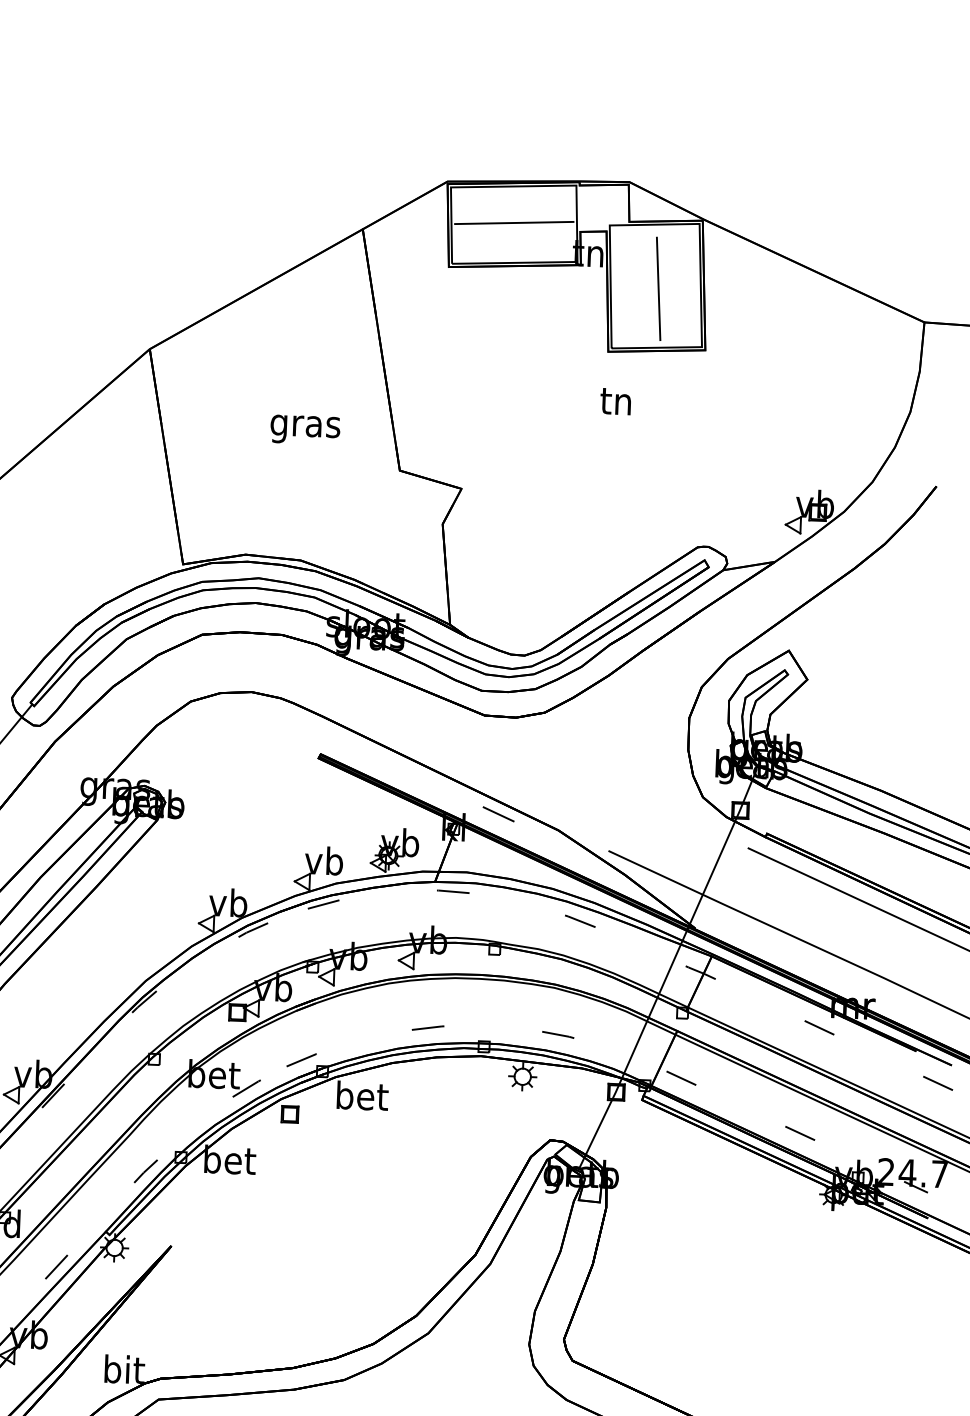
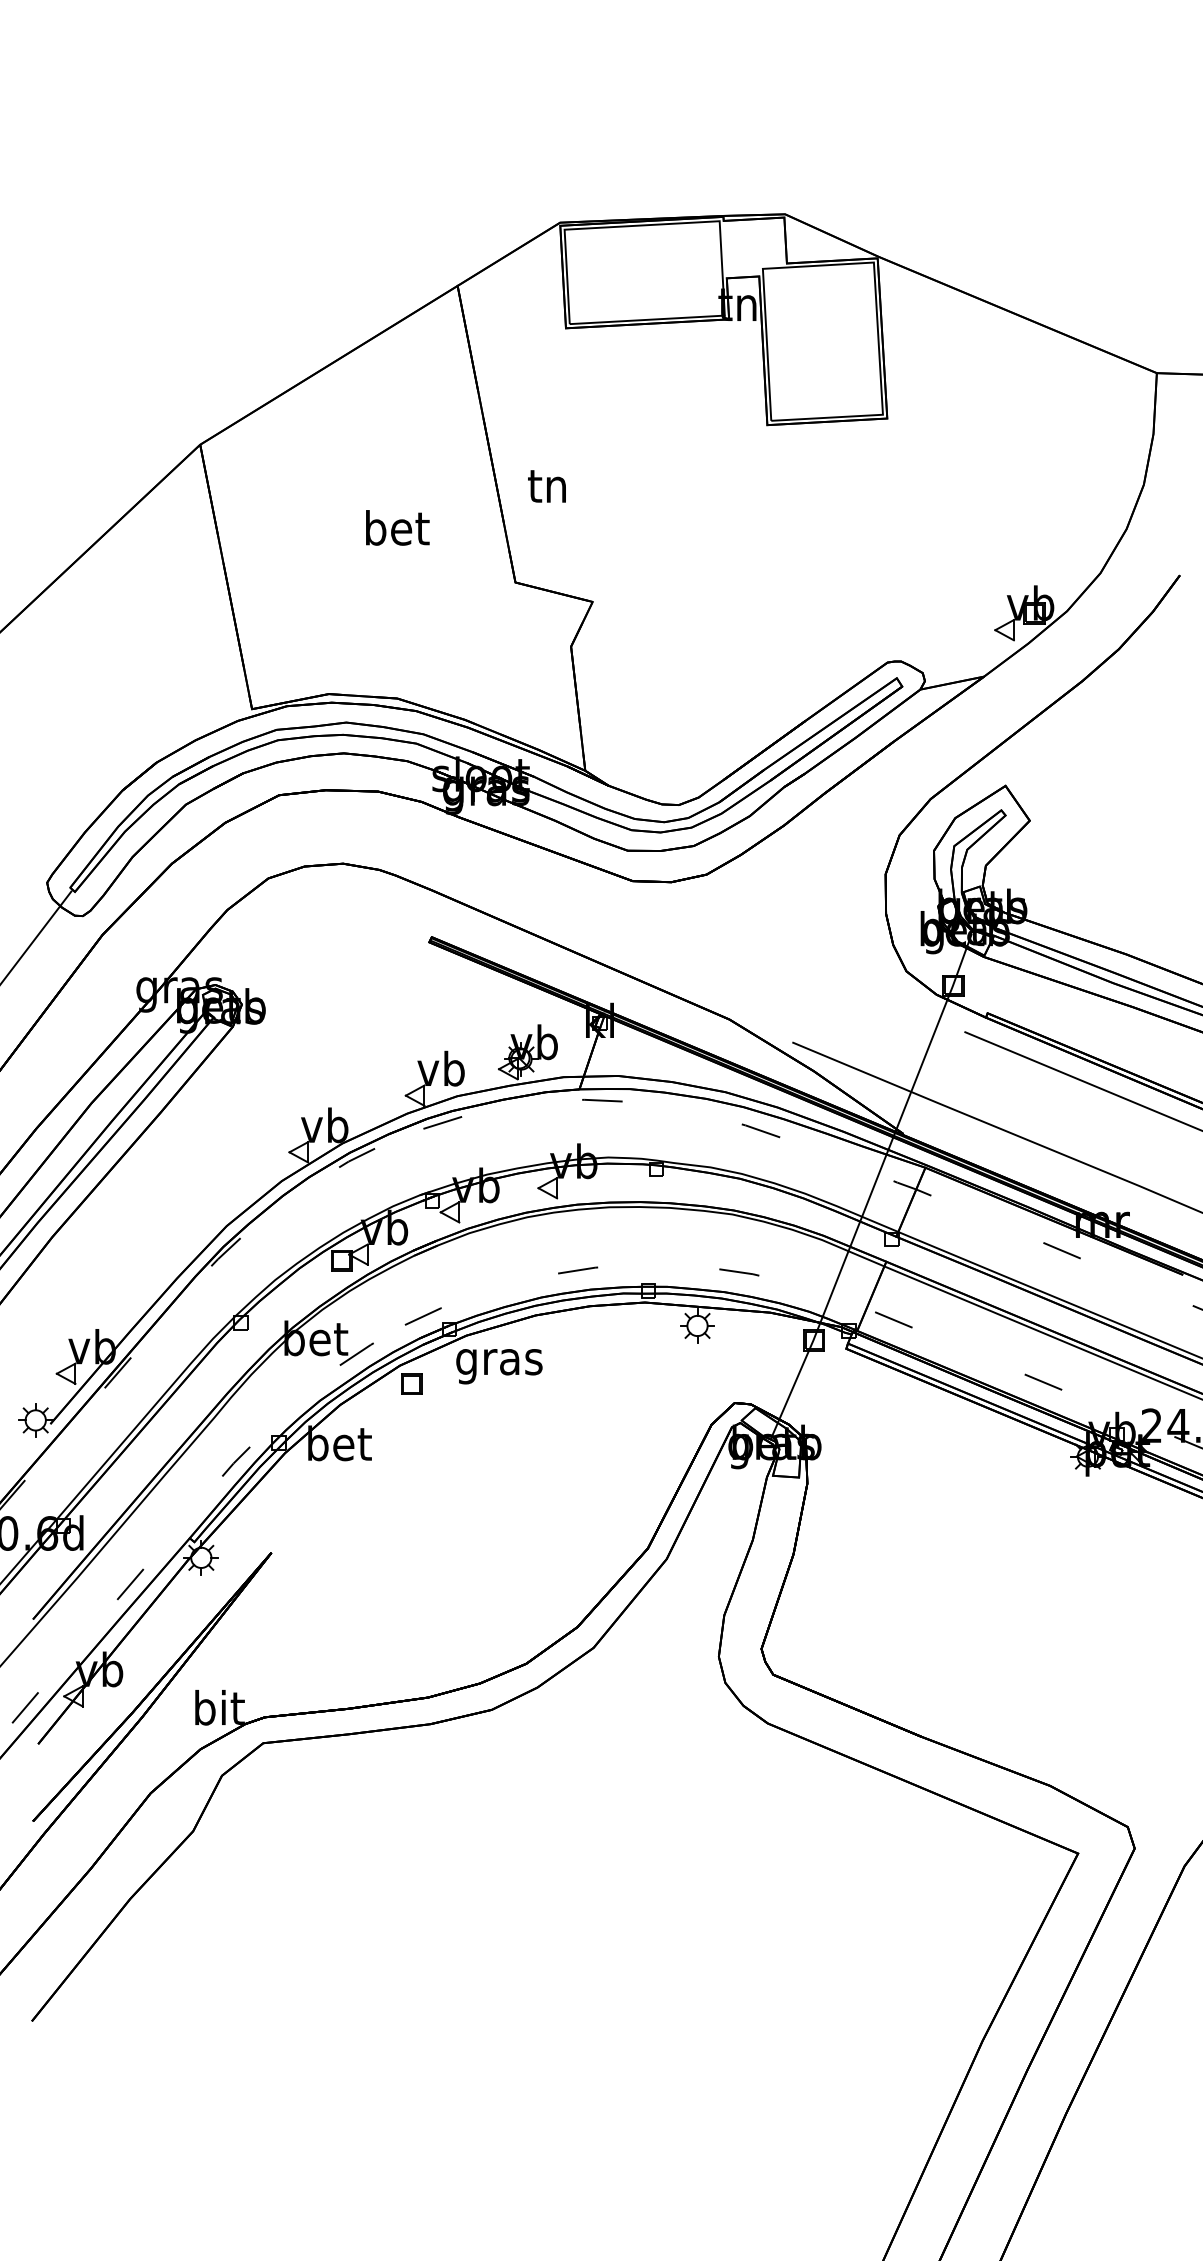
line: (514, 222) -> (644, 270), removed
line: (657, 288) -> (825, 344), removed
text: (615, 401) -> (546, 486), moved
text: (305, 426) -> (396, 532), gras -> bet
line: (498, 814) -> (654, 1002), removed
text: (361, 1099) -> (499, 1361), bet -> gras

